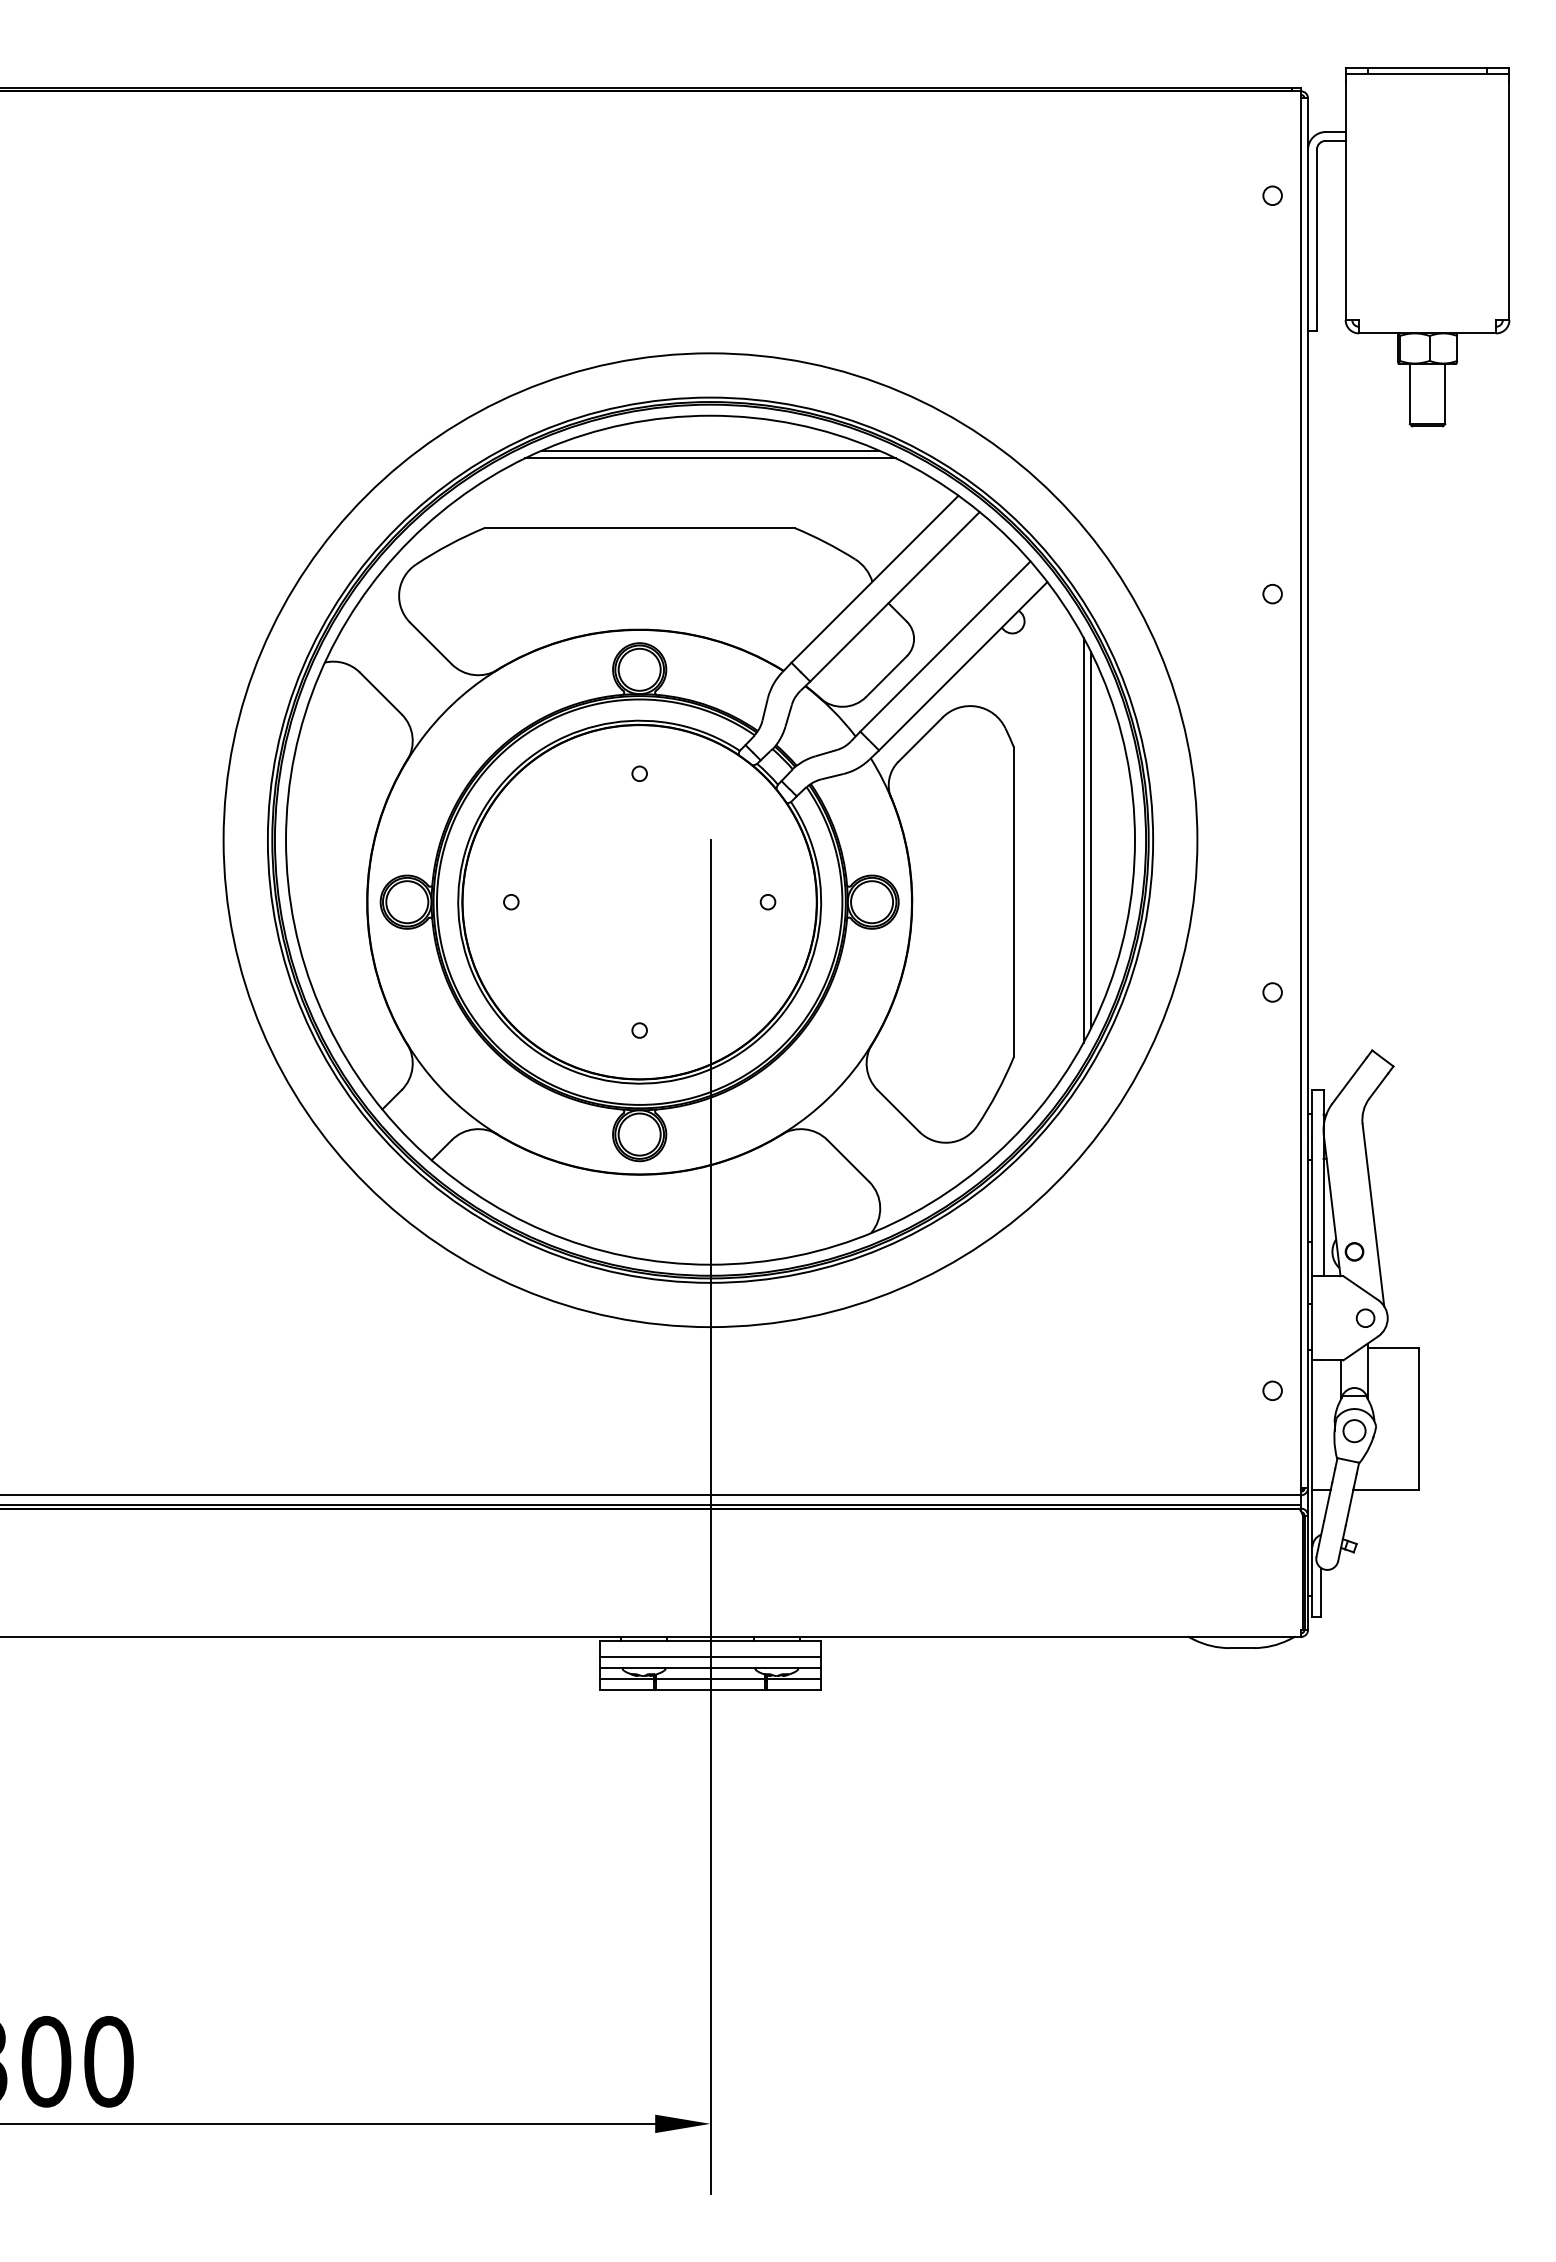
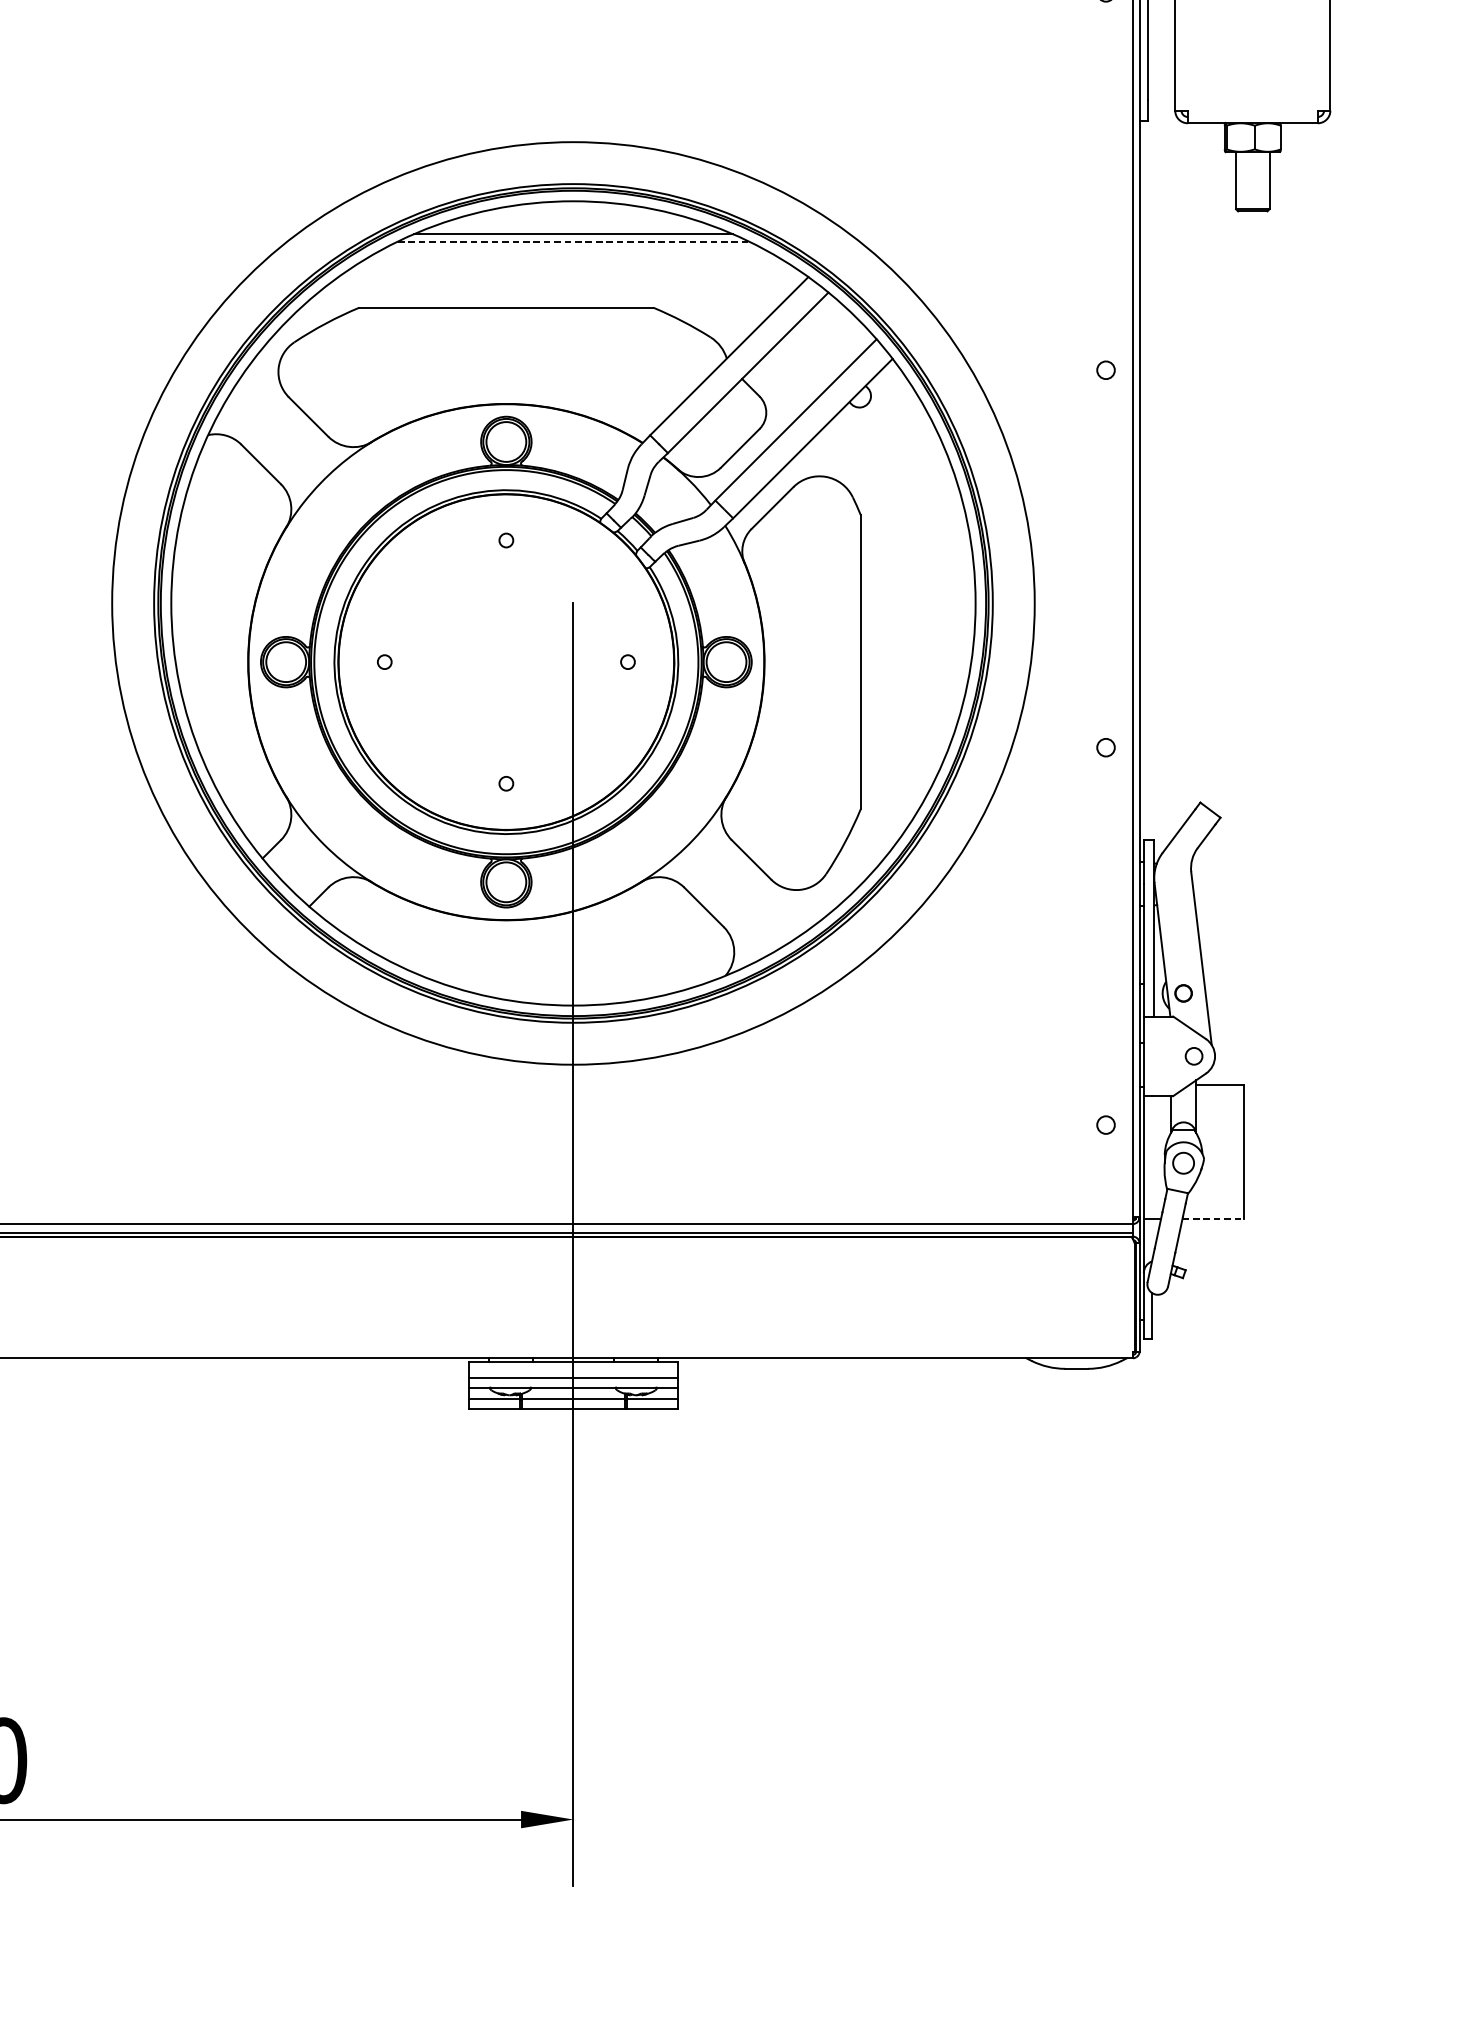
line: (710, 458) -> (573, 241), solid -> dashed
line: (1083, 839) -> (926, 602), removed
line: (1091, 840) -> (934, 603), removed
line: (1386, 1490) -> (1213, 1219), solid -> dashed

